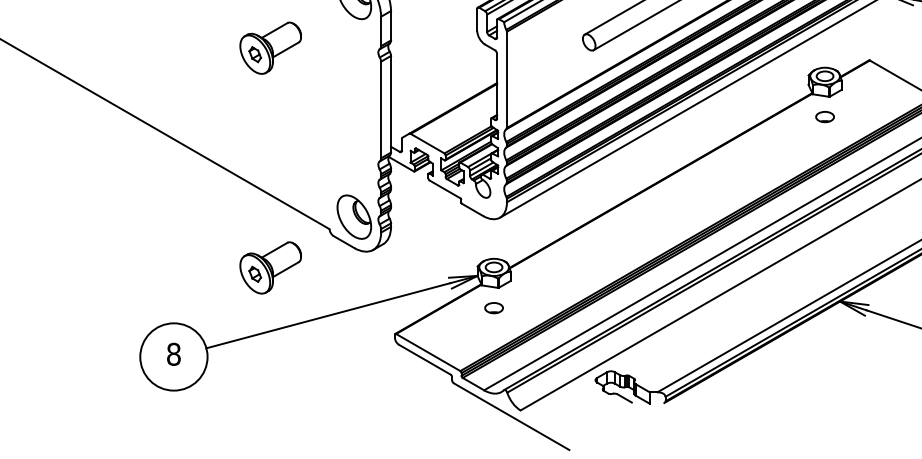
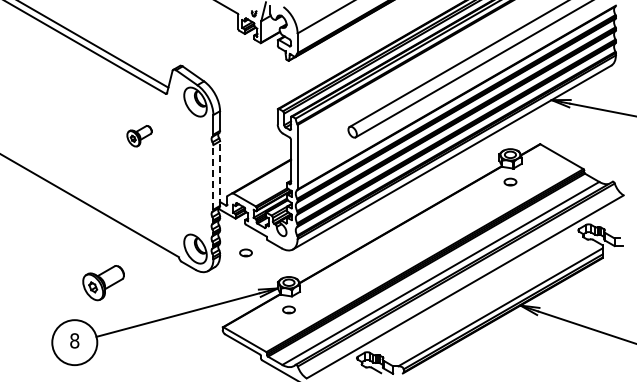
part: (270, 48) -> (139, 136), size x0.6
line: (391, 104) -> (220, 173), solid -> dashed
line: (381, 108) -> (213, 176), solid -> dashed
part: (429, 222) -> (245, 252), added
part: (270, 268) -> (103, 283), moved

